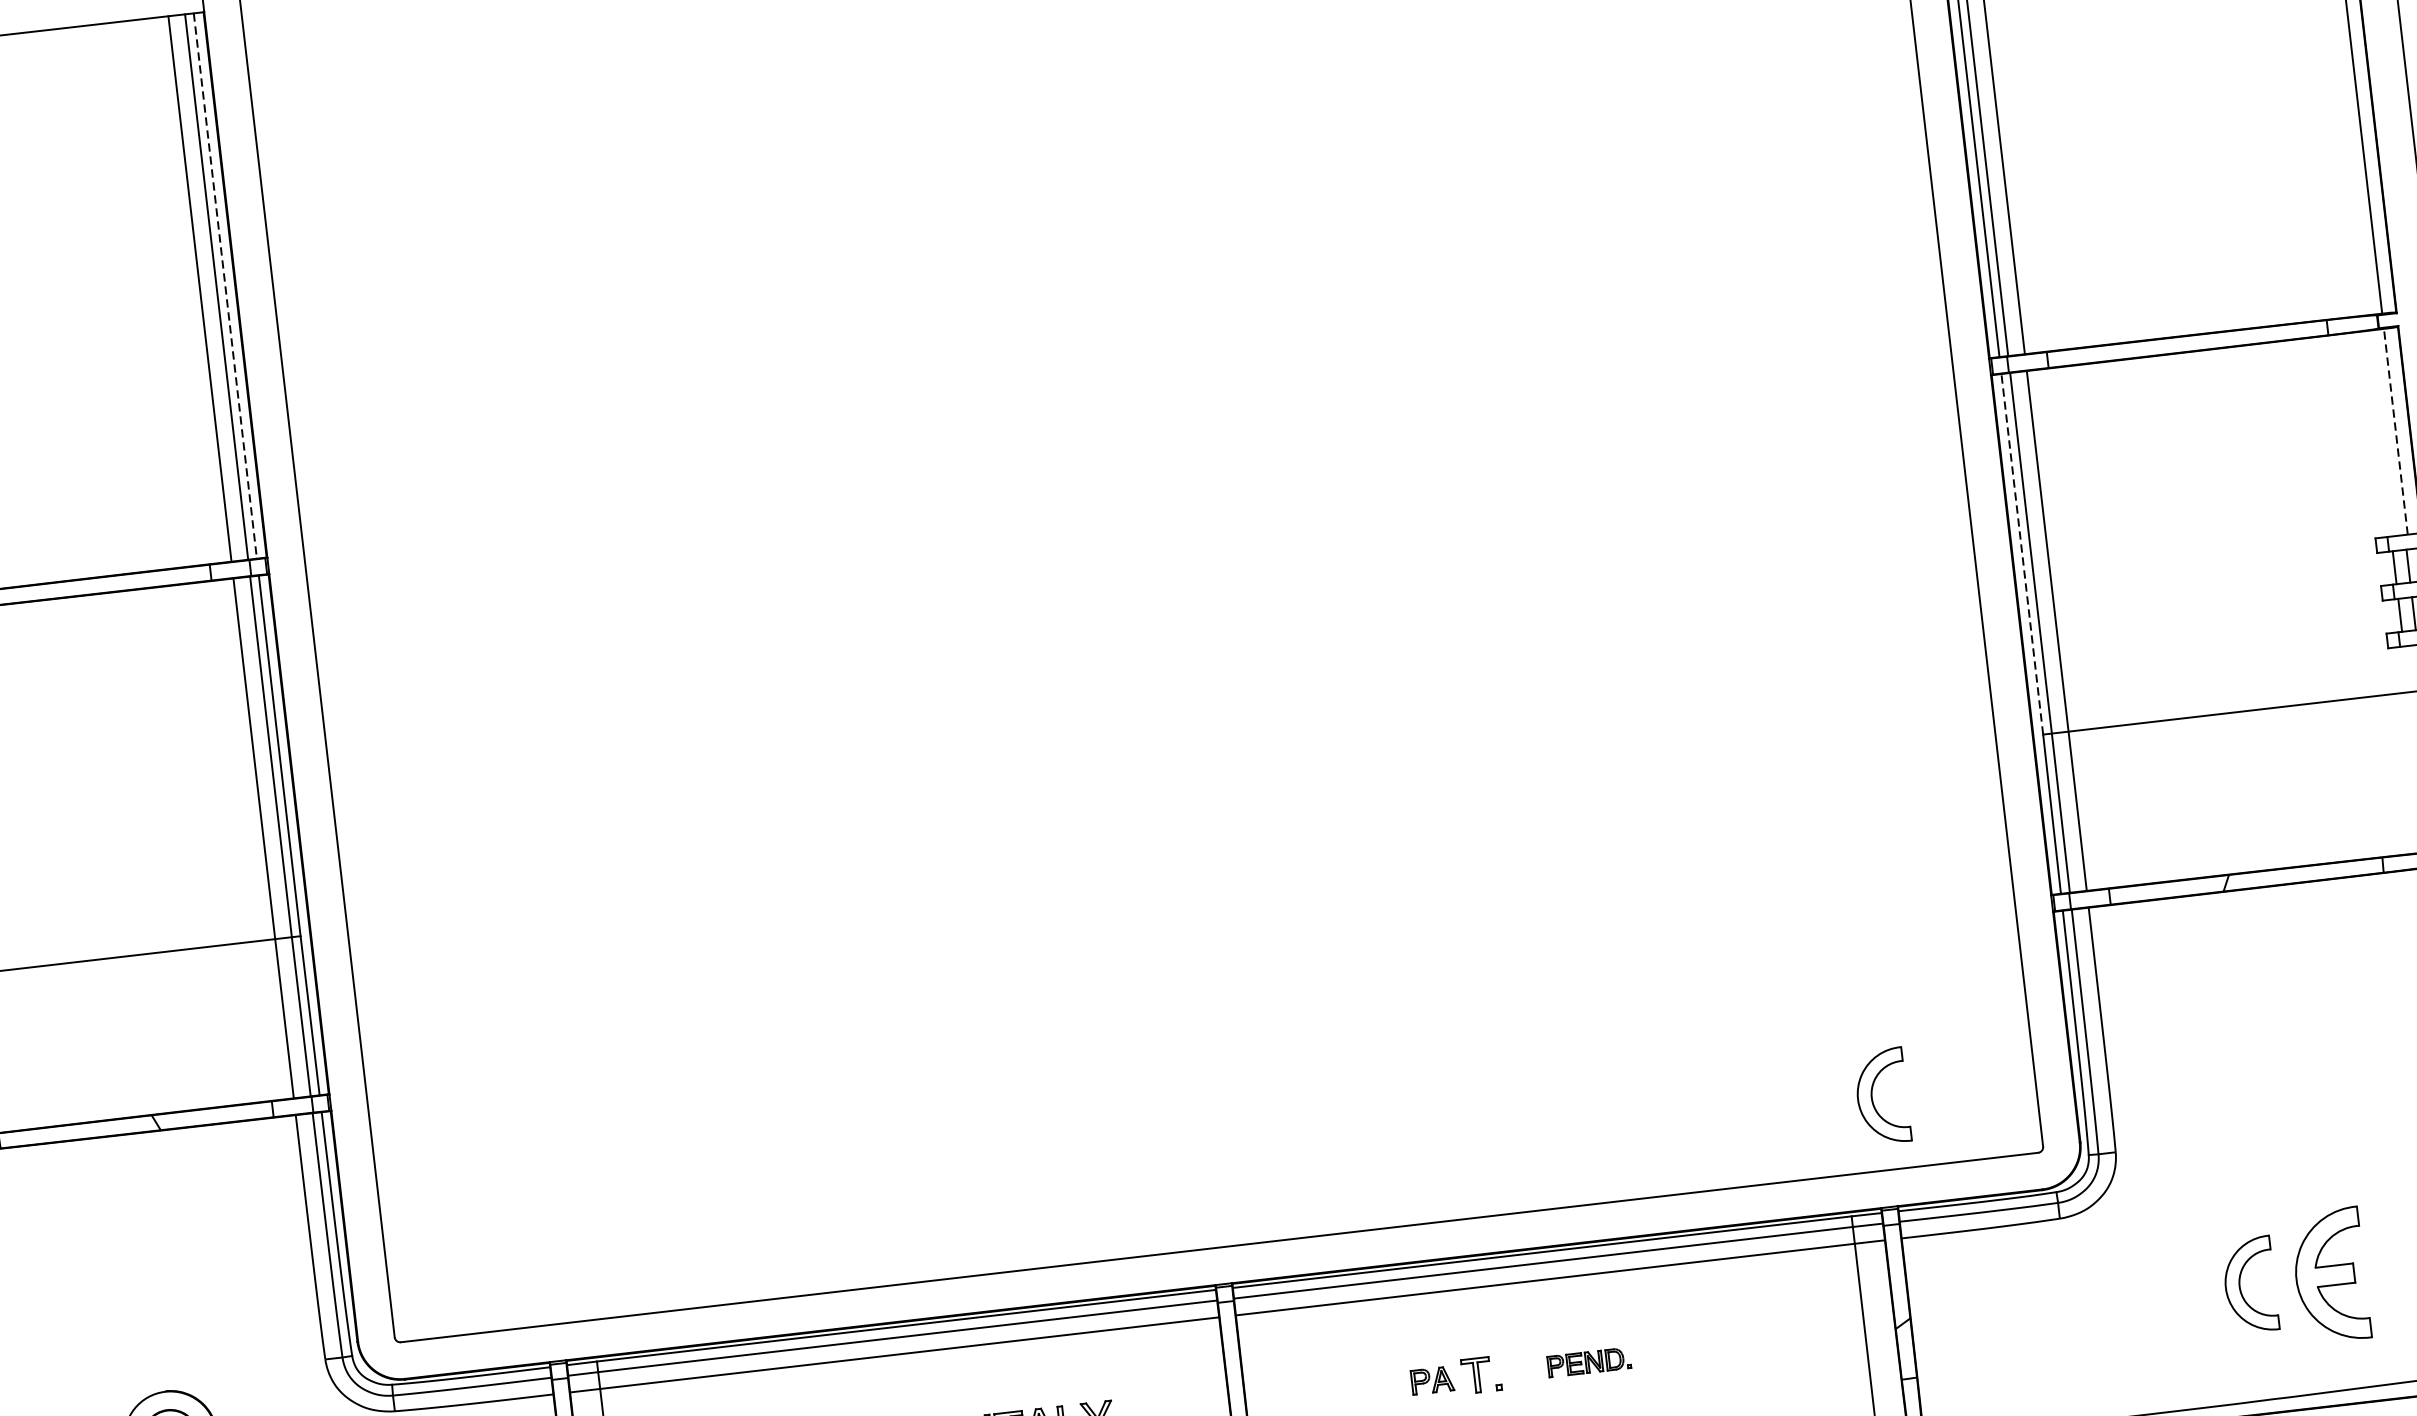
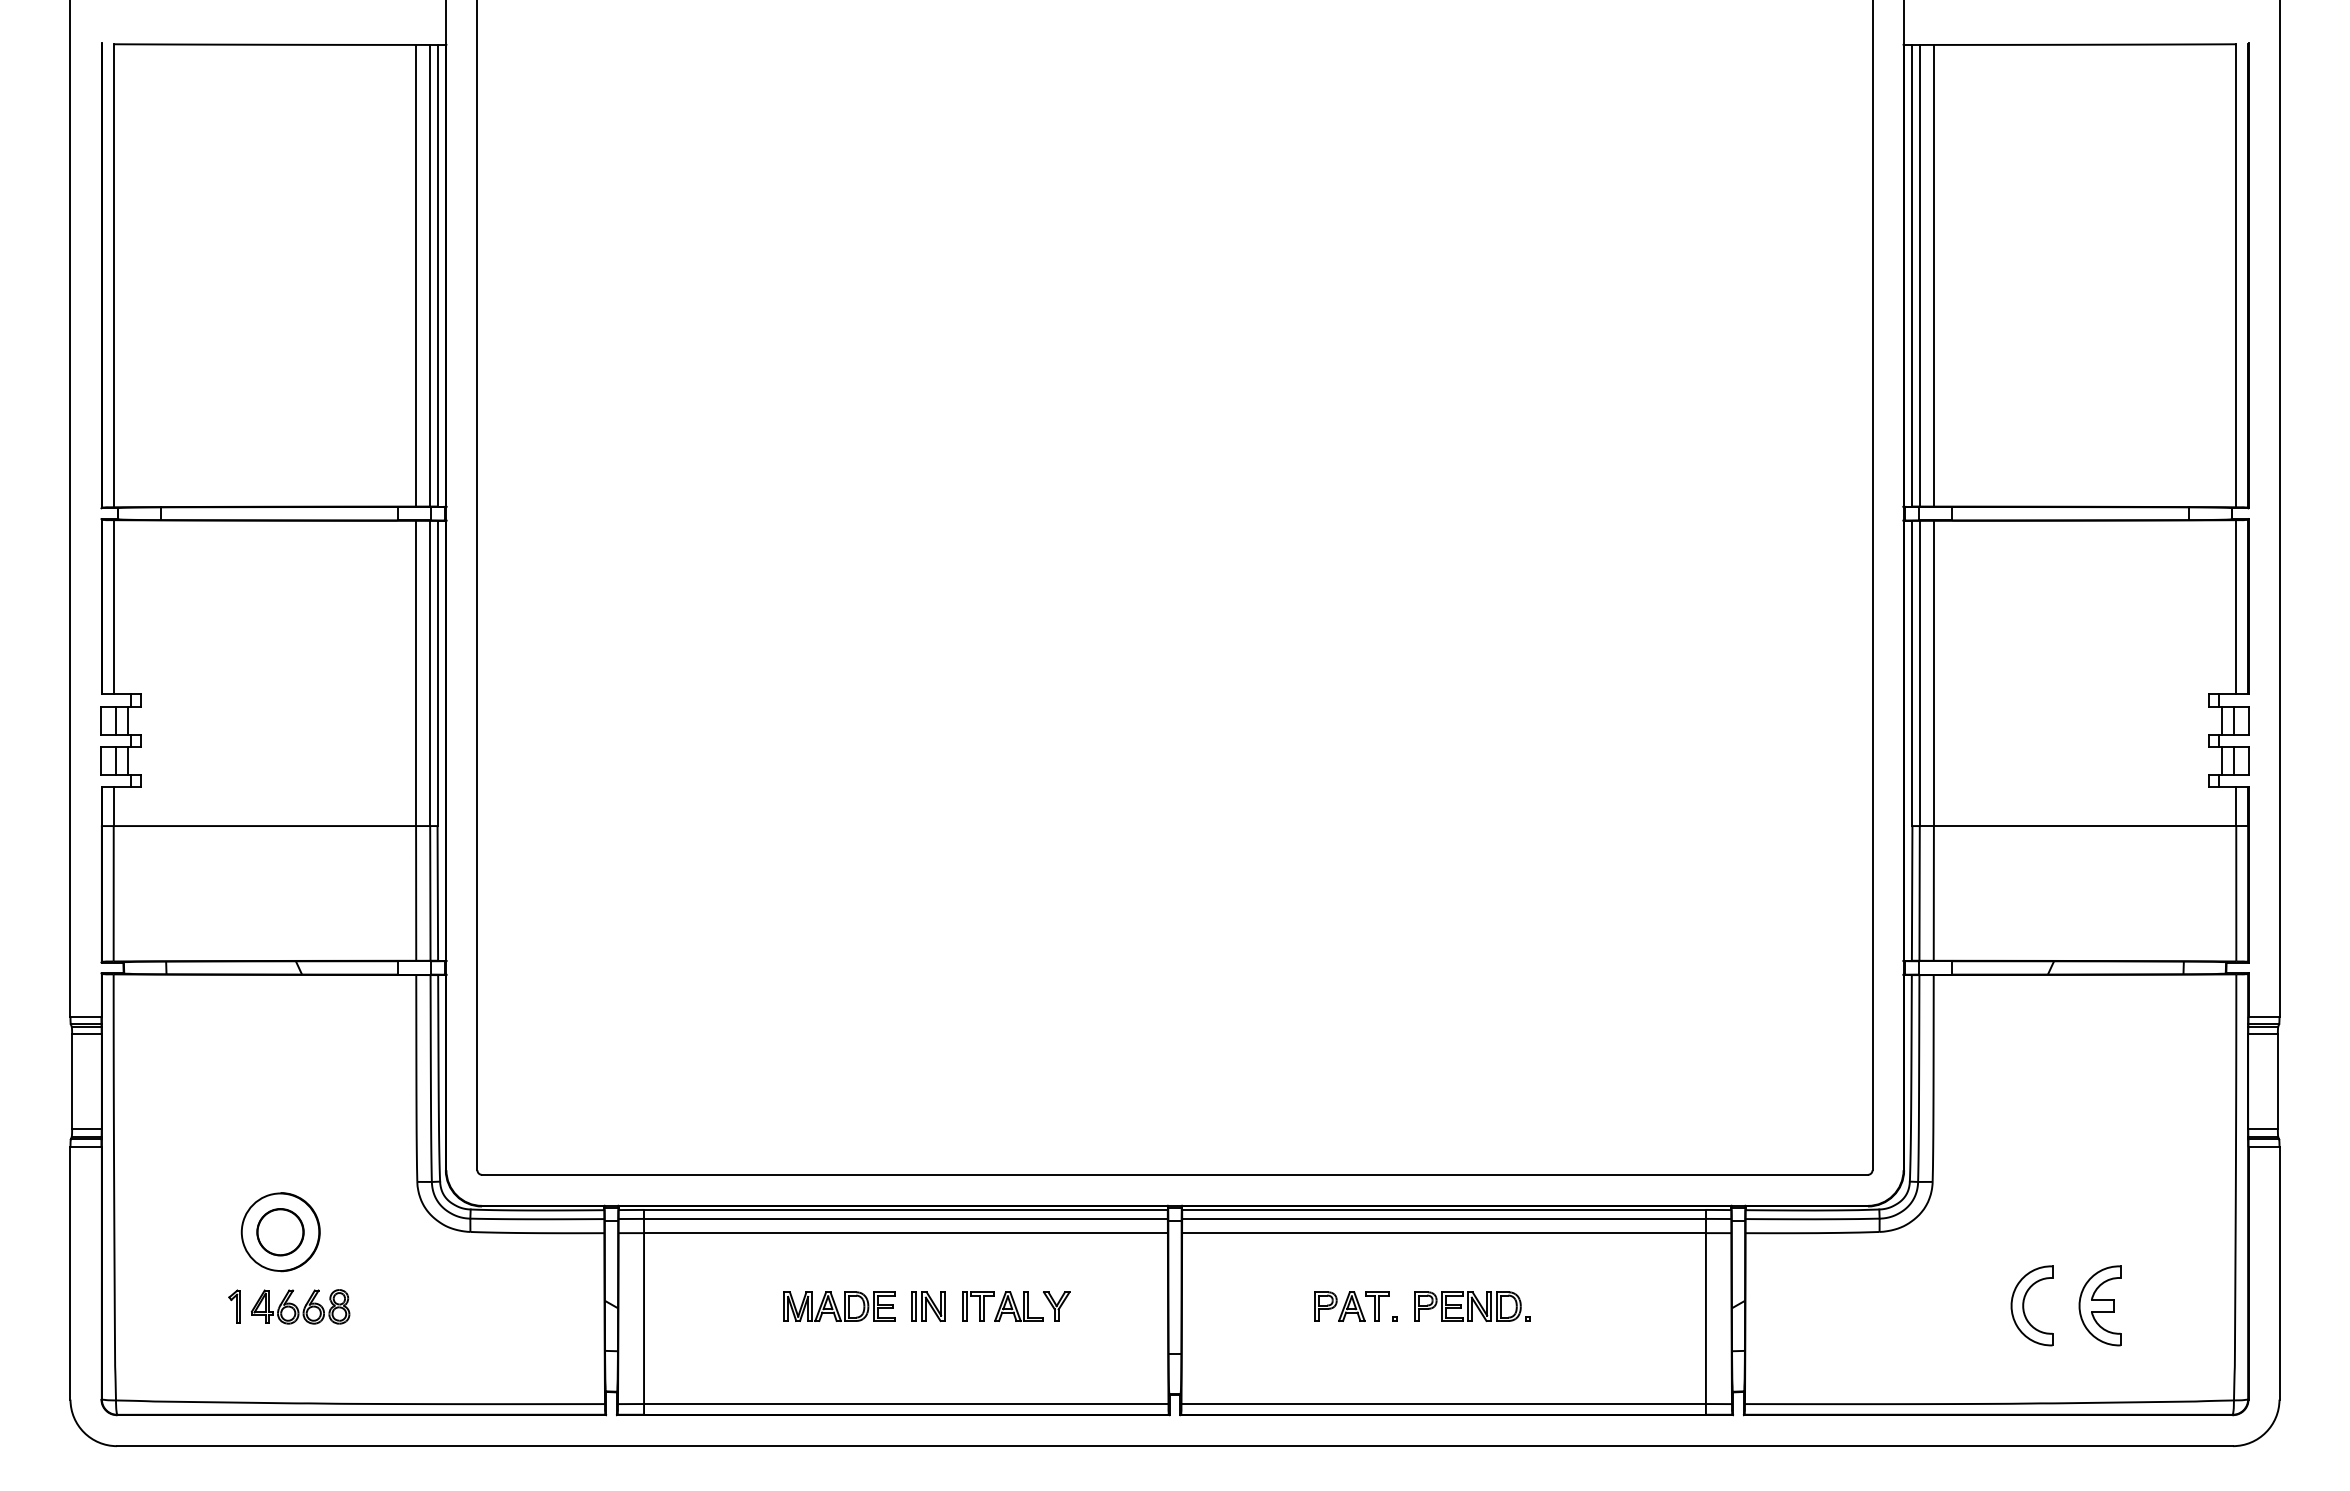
line: (225, 285) -> (437, 275), dashed -> solid
line: (2396, 430) -> (2236, 606), dashed -> solid
line: (2022, 554) -> (1912, 673), dashed -> solid
part: (1873, 1097) -> (1735, 1112), removed
part: (2329, 1275) -> (2099, 1305), size x0.71
part: (1589, 1362) -> (1472, 1306), size x1.67
part: (1431, 1380) -> (1339, 1306), size x1.43

